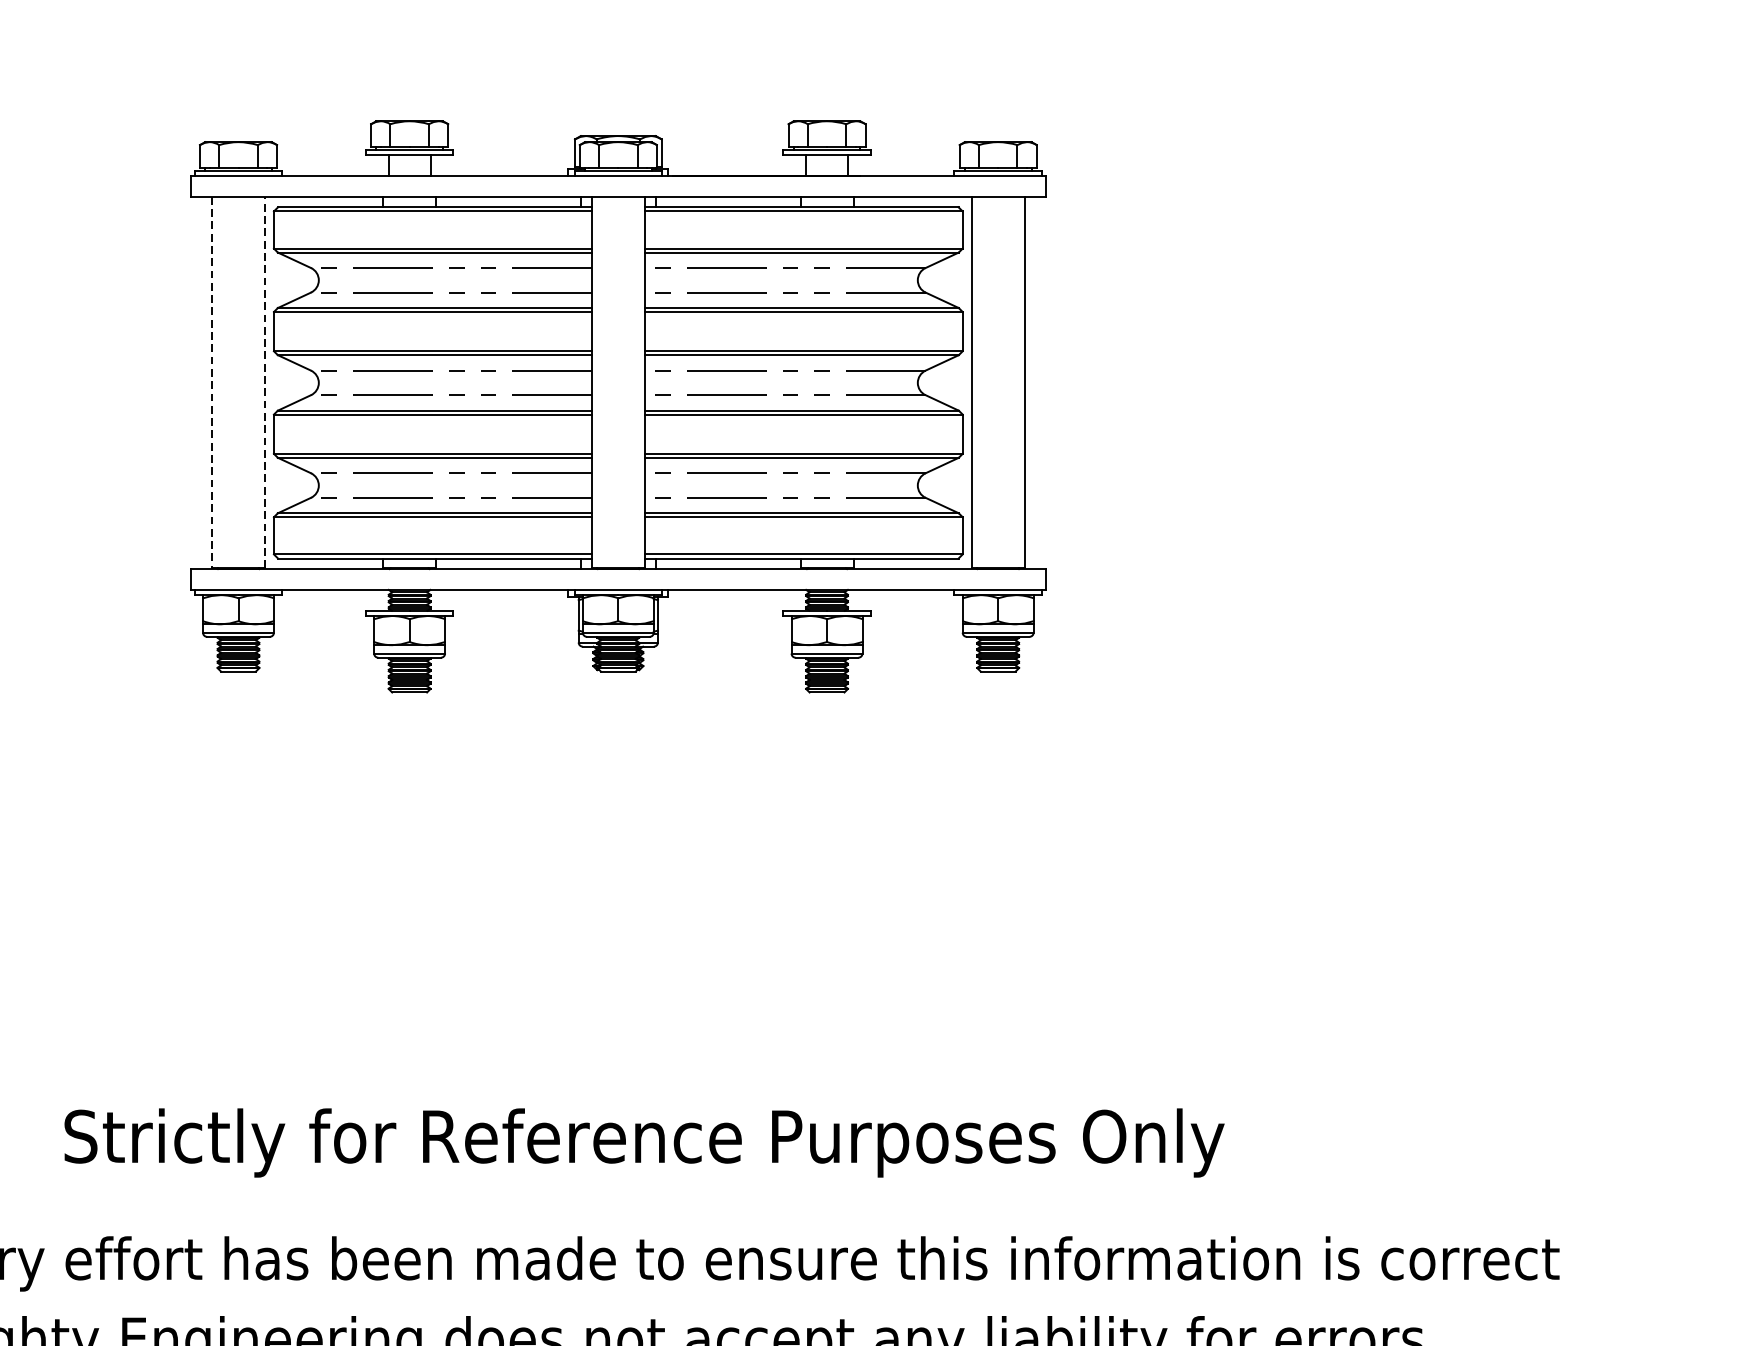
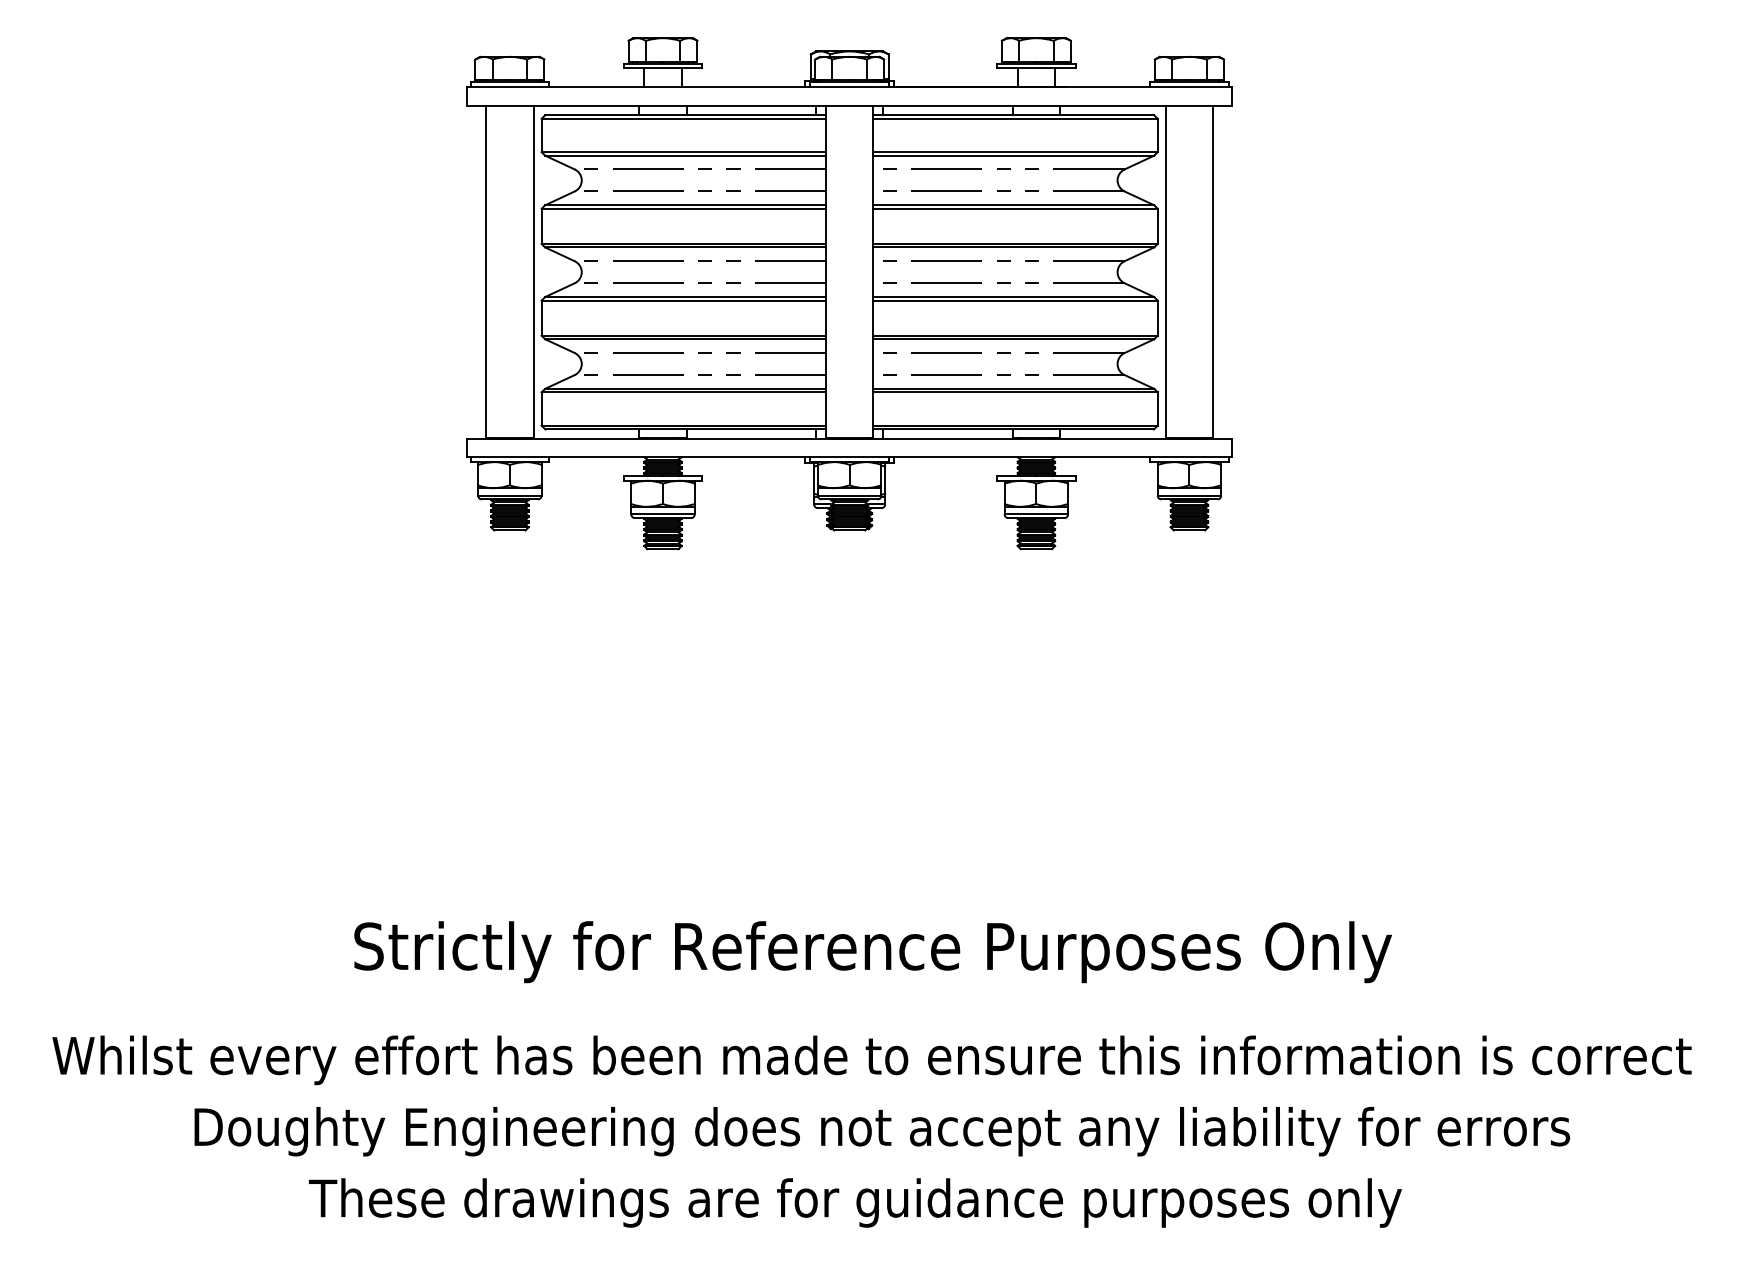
line: (264, 382) -> (533, 271), dashed -> solid
line: (212, 383) -> (486, 272), dashed -> solid

